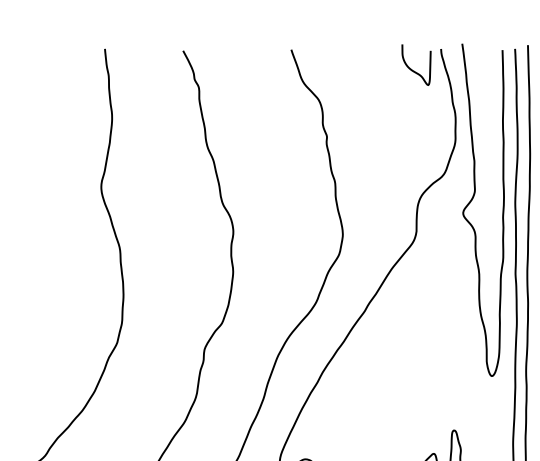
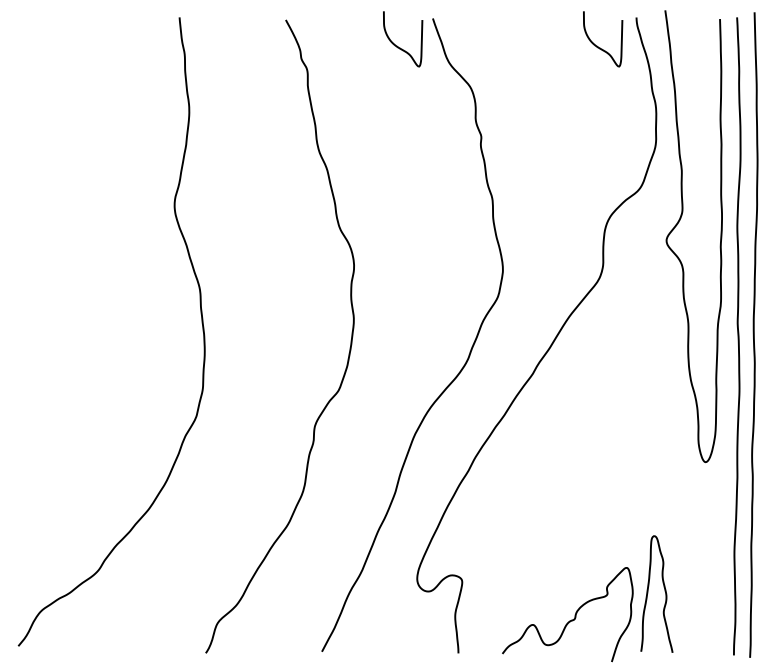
curve: (265, 69) -> (397, 45), added

